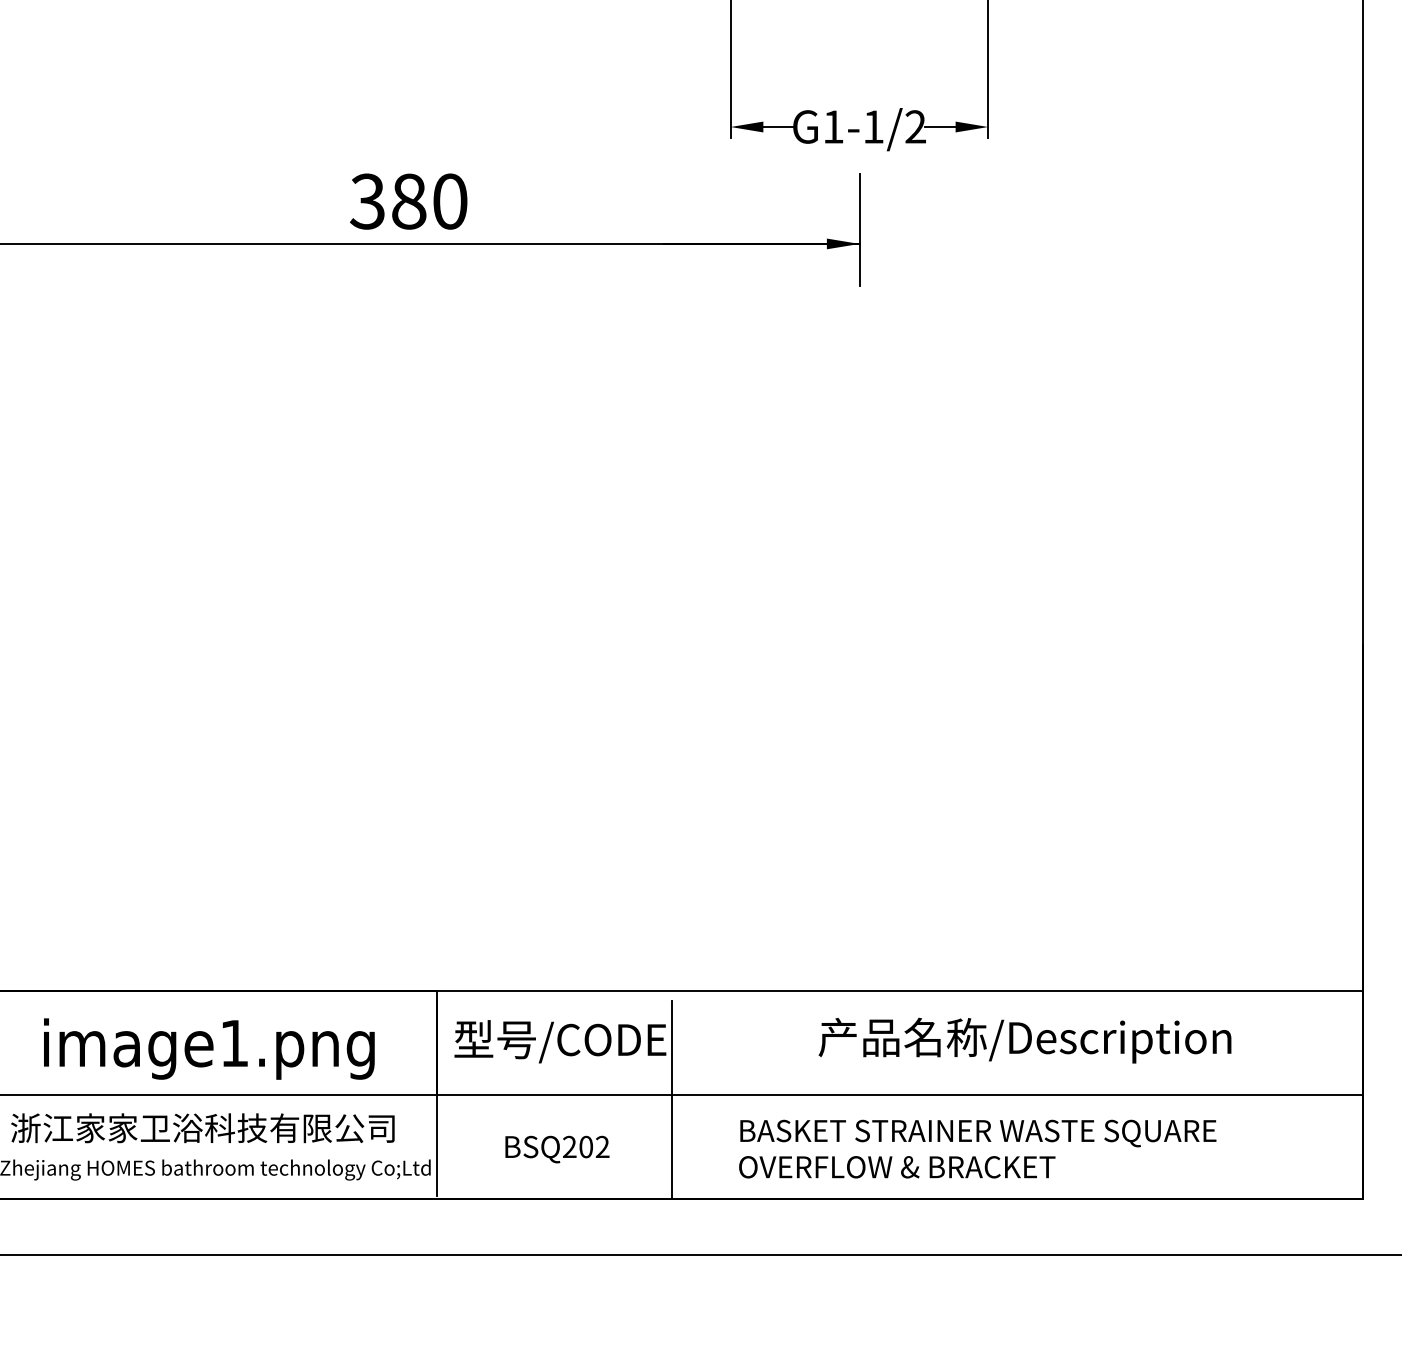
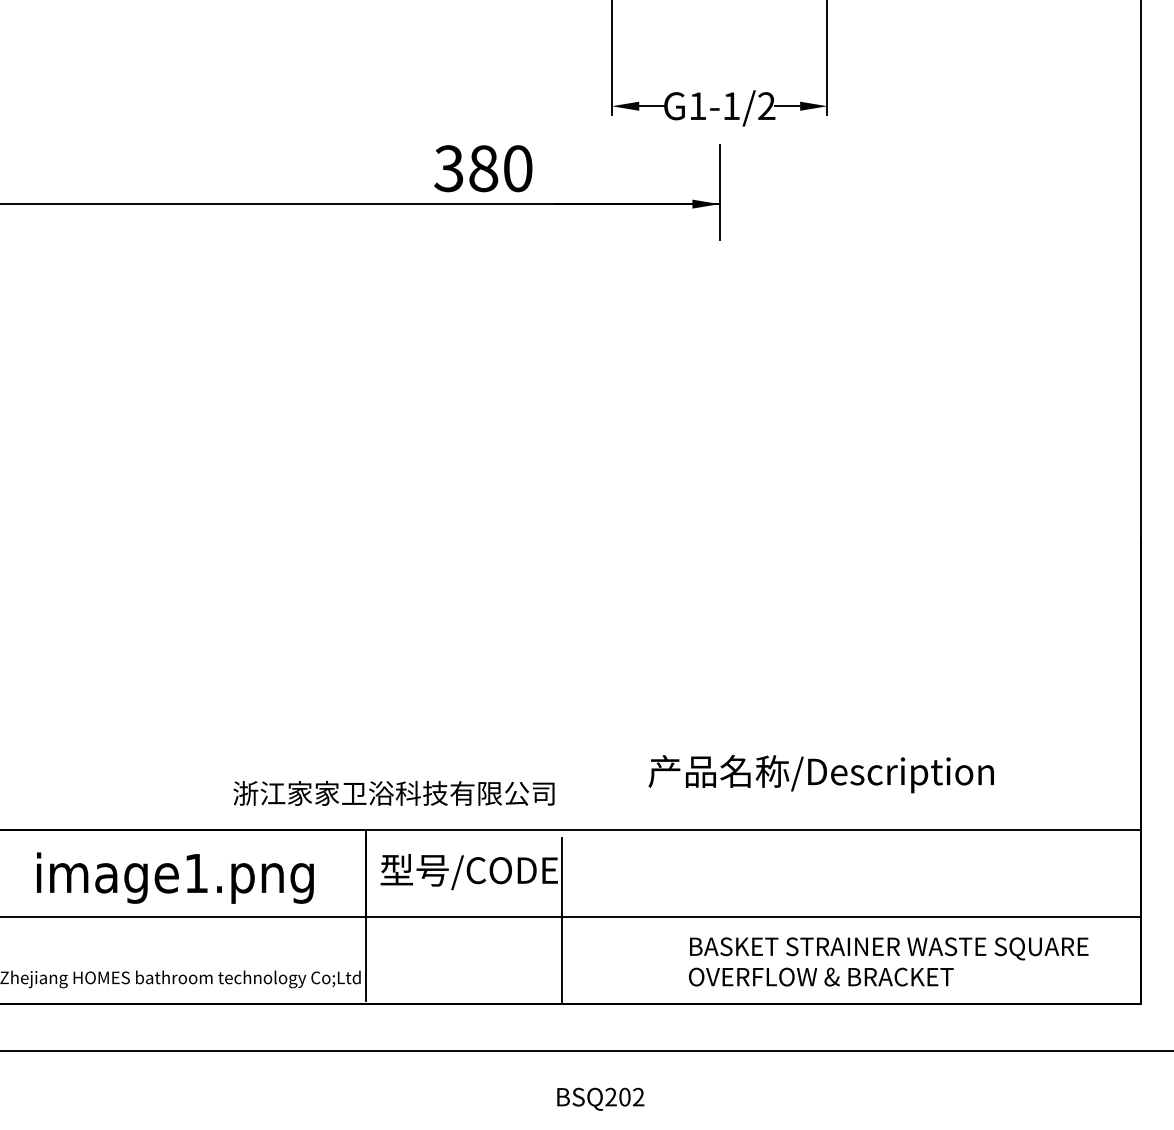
text: (408, 201) -> (483, 168), moved
text: (1024, 1041) -> (820, 774), moved
text: (202, 1128) -> (393, 793), moved
text: (557, 1148) -> (600, 1098), moved
text: (977, 1148) -> (888, 961), moved

